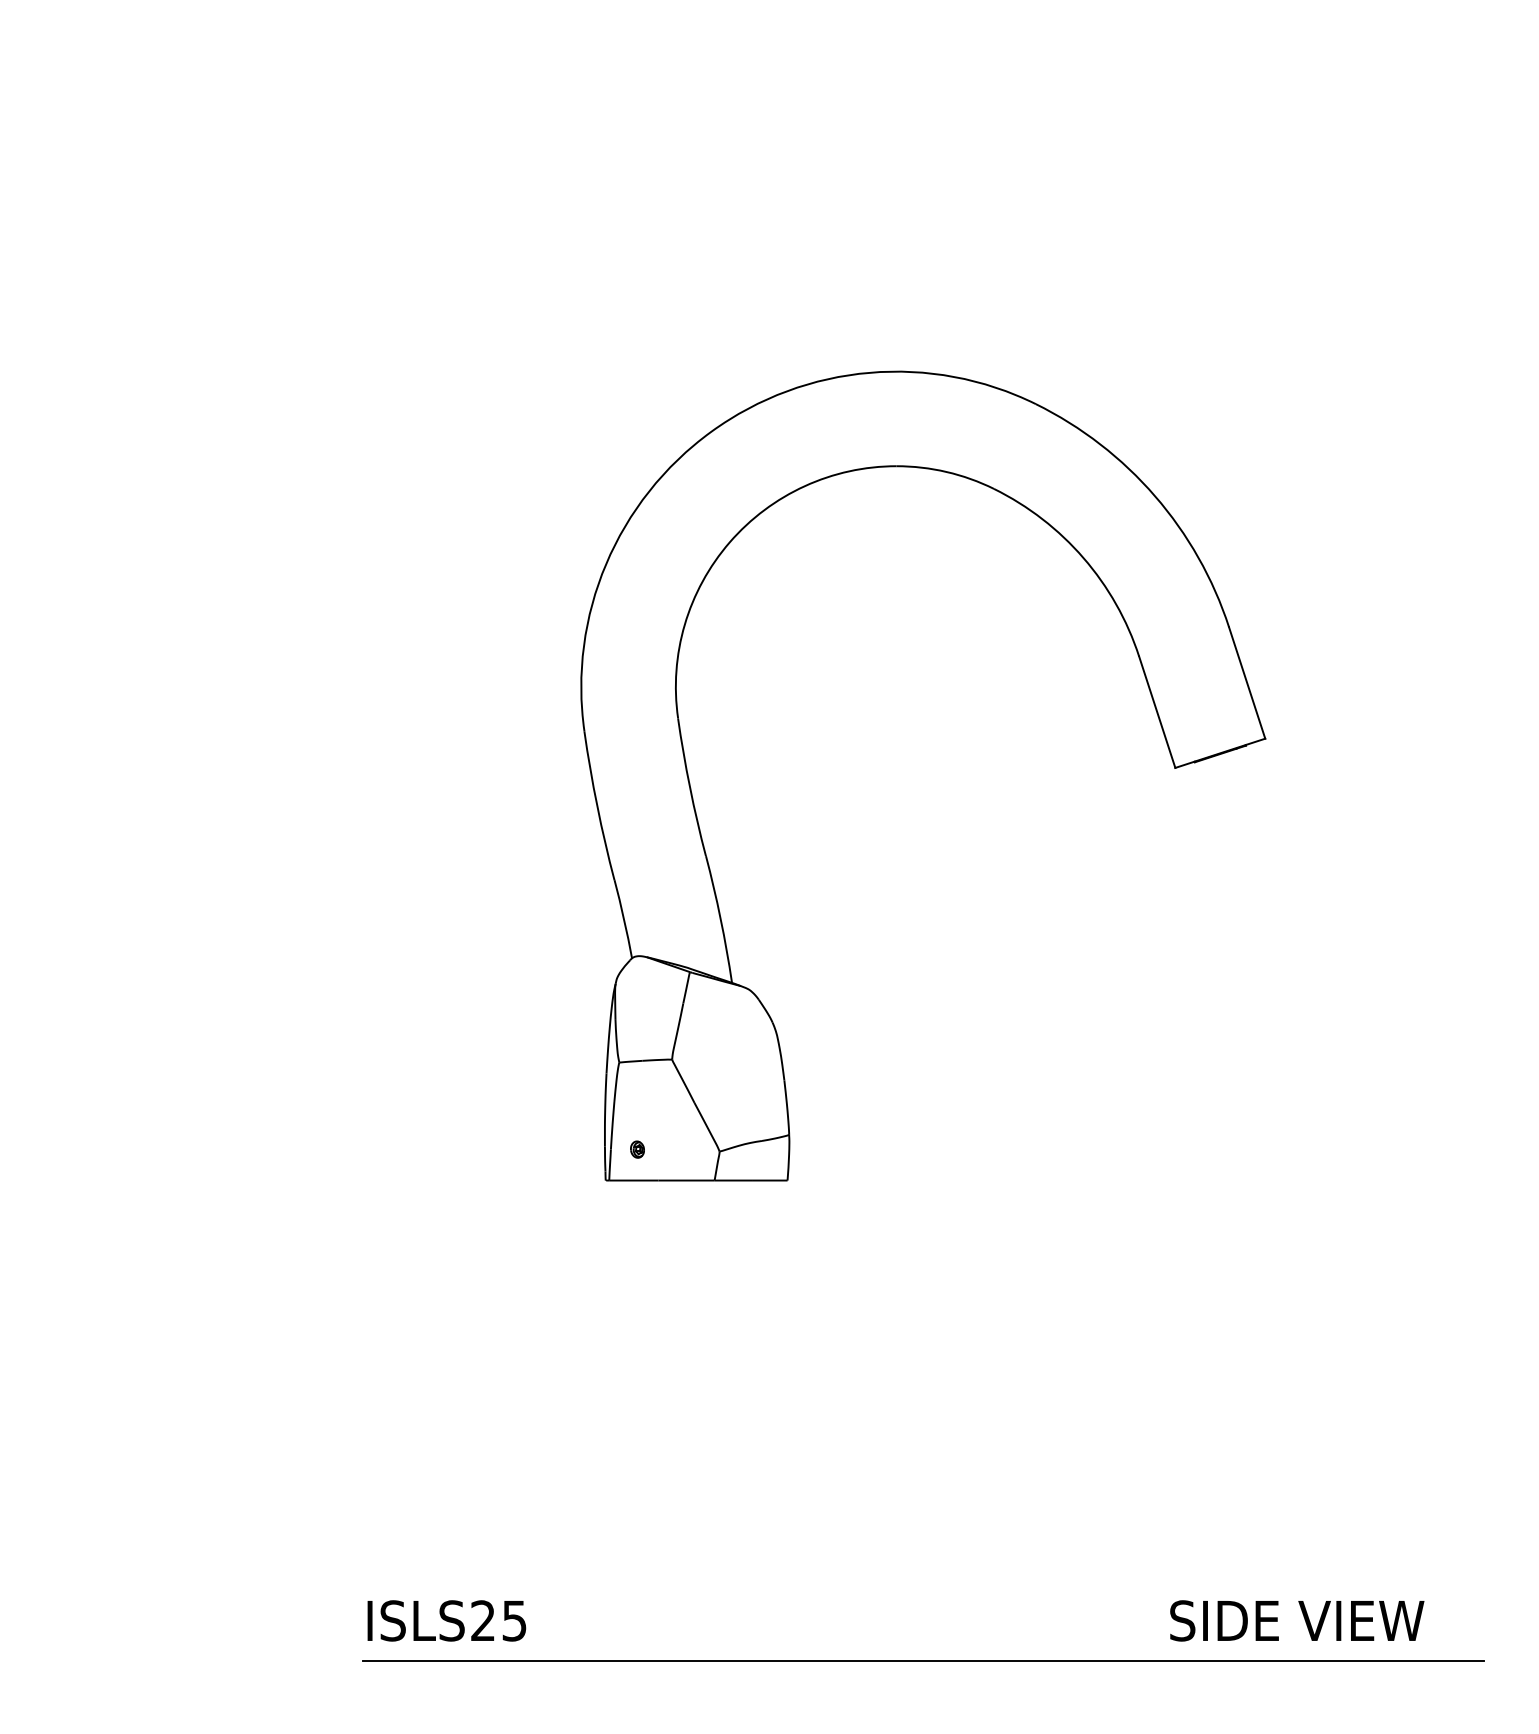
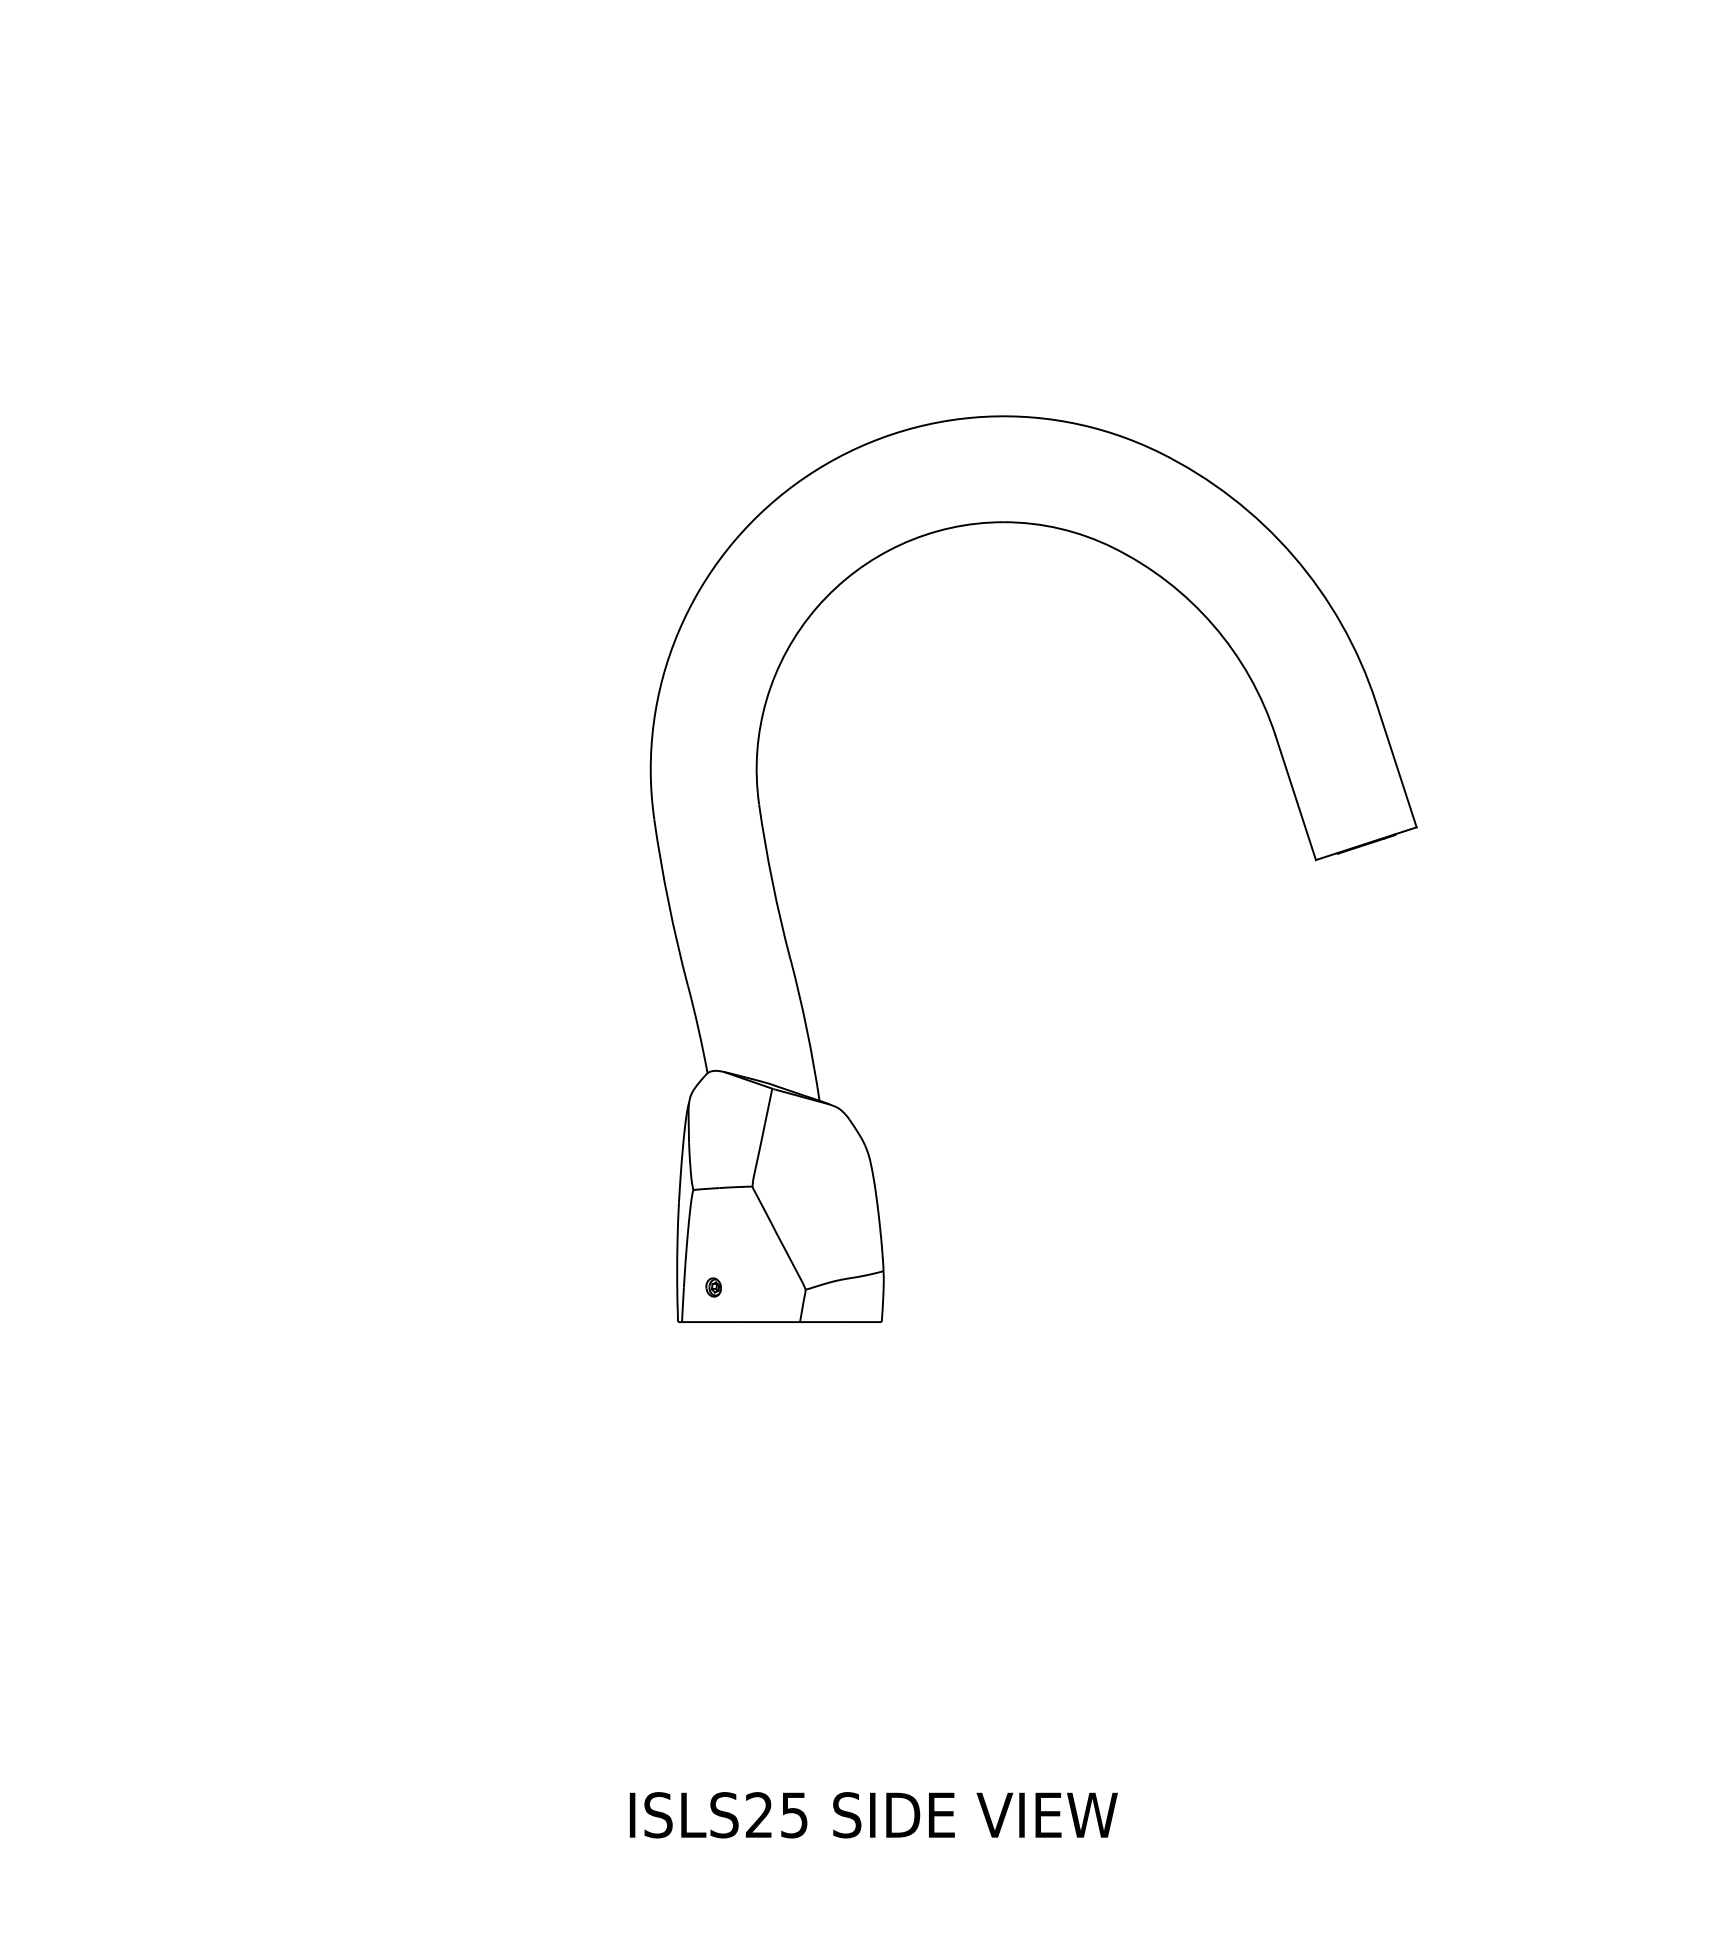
text: (446, 1620) -> (718, 1814), moved
text: (1297, 1620) -> (975, 1814), moved
line: (922, 1660) -> (1032, 1859), removed

